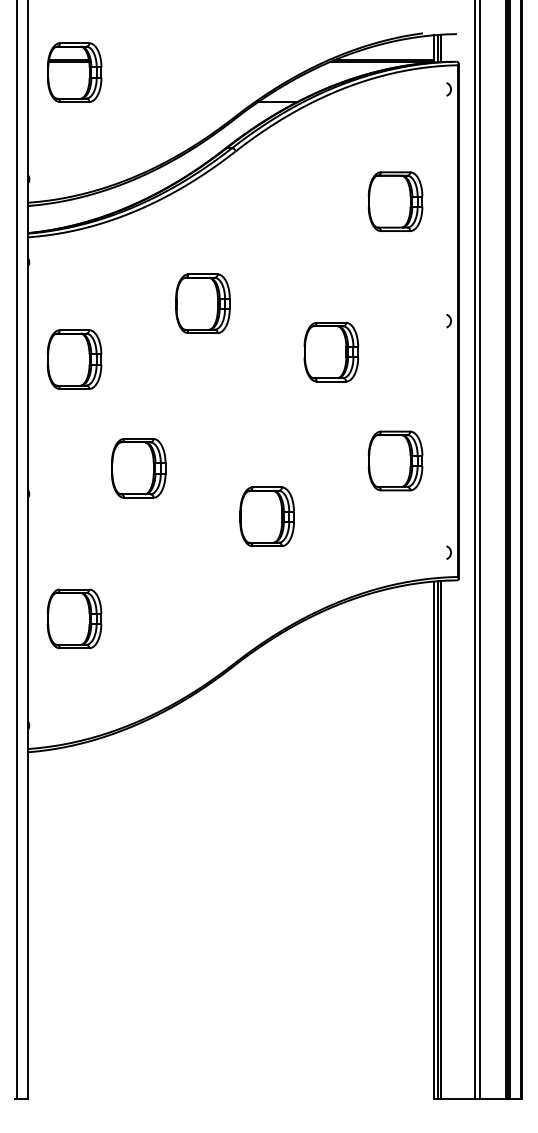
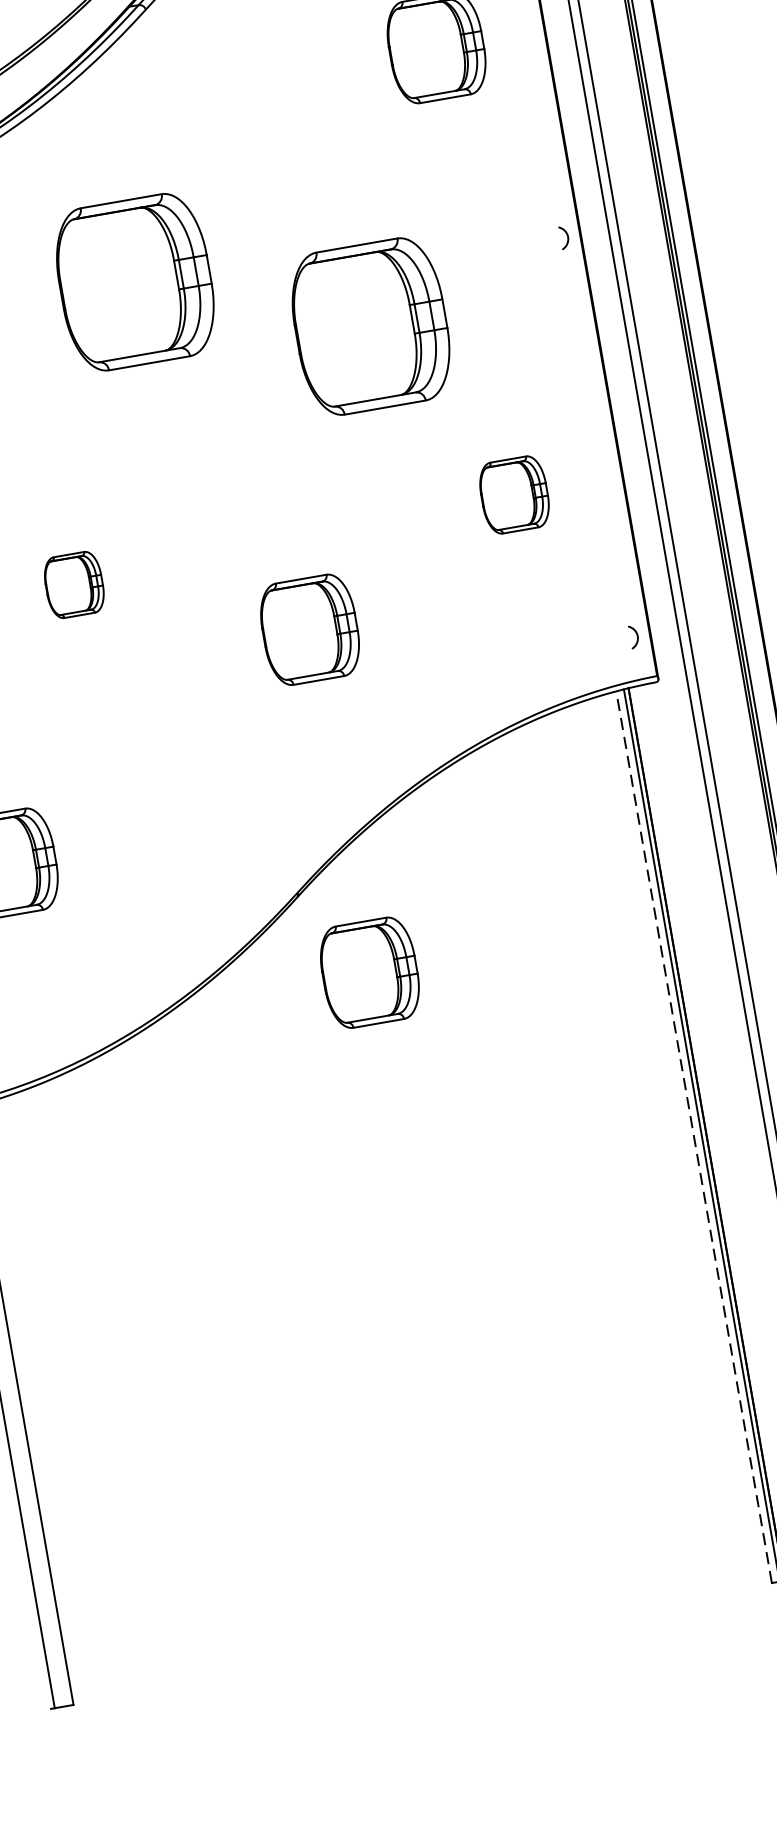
part: (202, 303) -> (134, 281), size x1.6
part: (331, 352) -> (371, 327), size x1.6
part: (395, 460) -> (514, 494), size x0.7
part: (138, 468) -> (73, 585), size x0.6
part: (266, 715) -> (368, 972), added
line: (433, 840) -> (694, 1137), solid -> dashed

